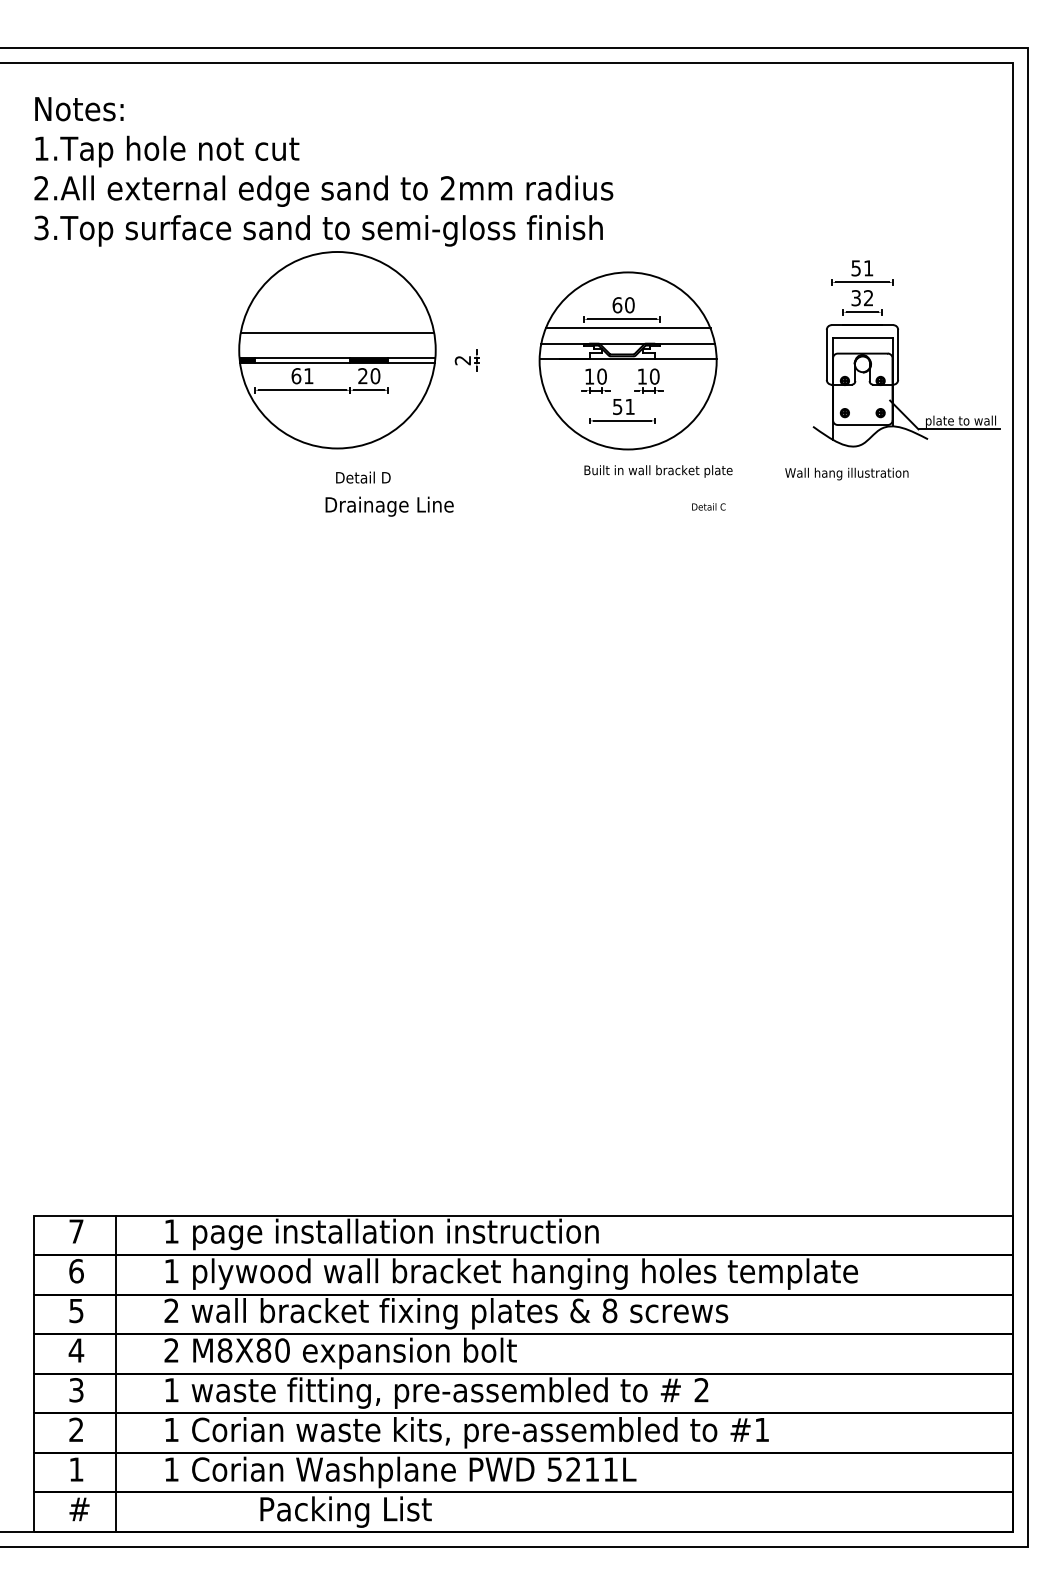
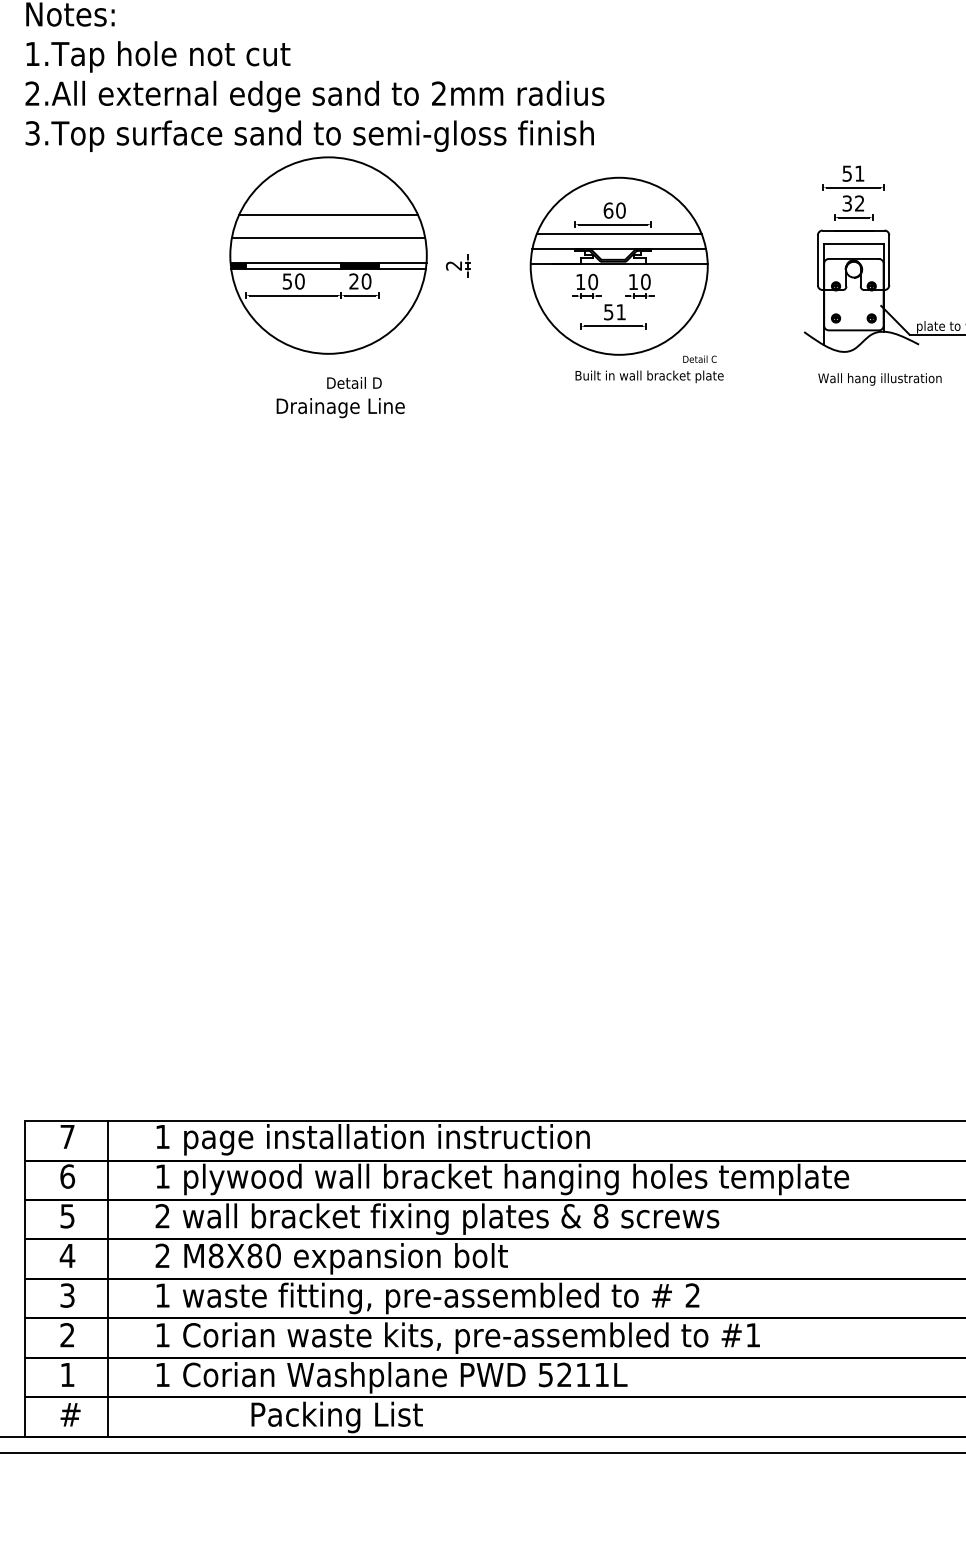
line: (337, 310) -> (328, 215), added
text: (302, 376) -> (293, 281), 61 -> 50
text: (846, 473) -> (879, 378), moved
text: (389, 506) -> (340, 407), moved
text: (708, 506) -> (699, 358), moved

